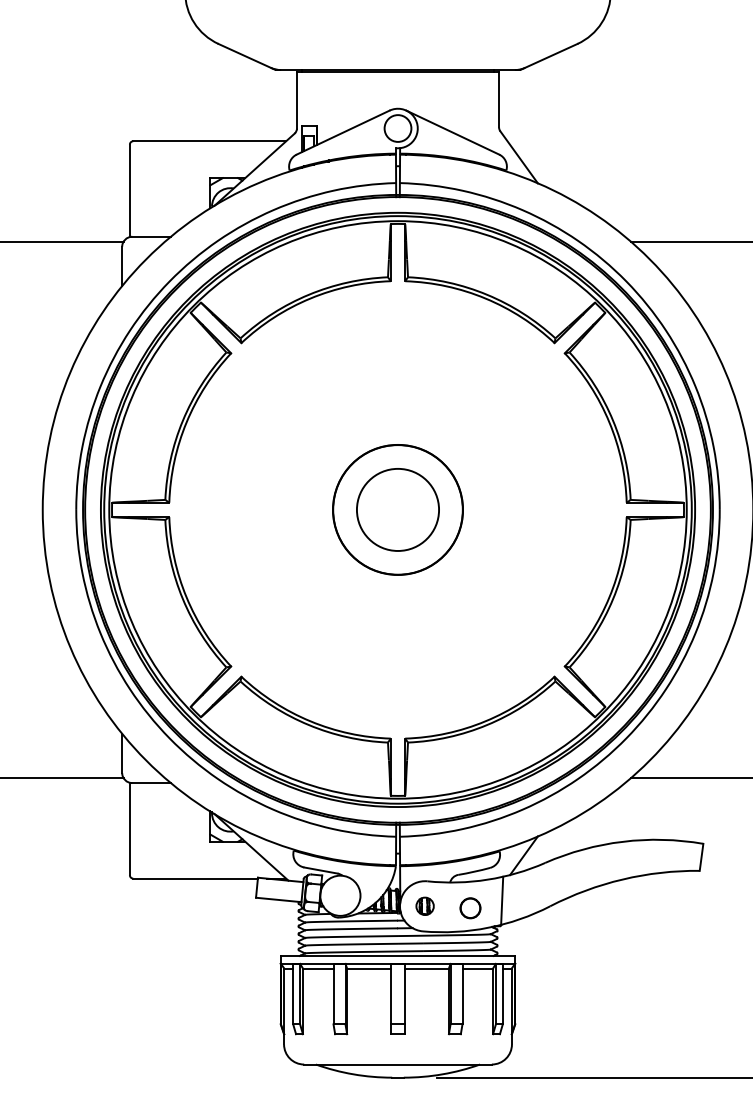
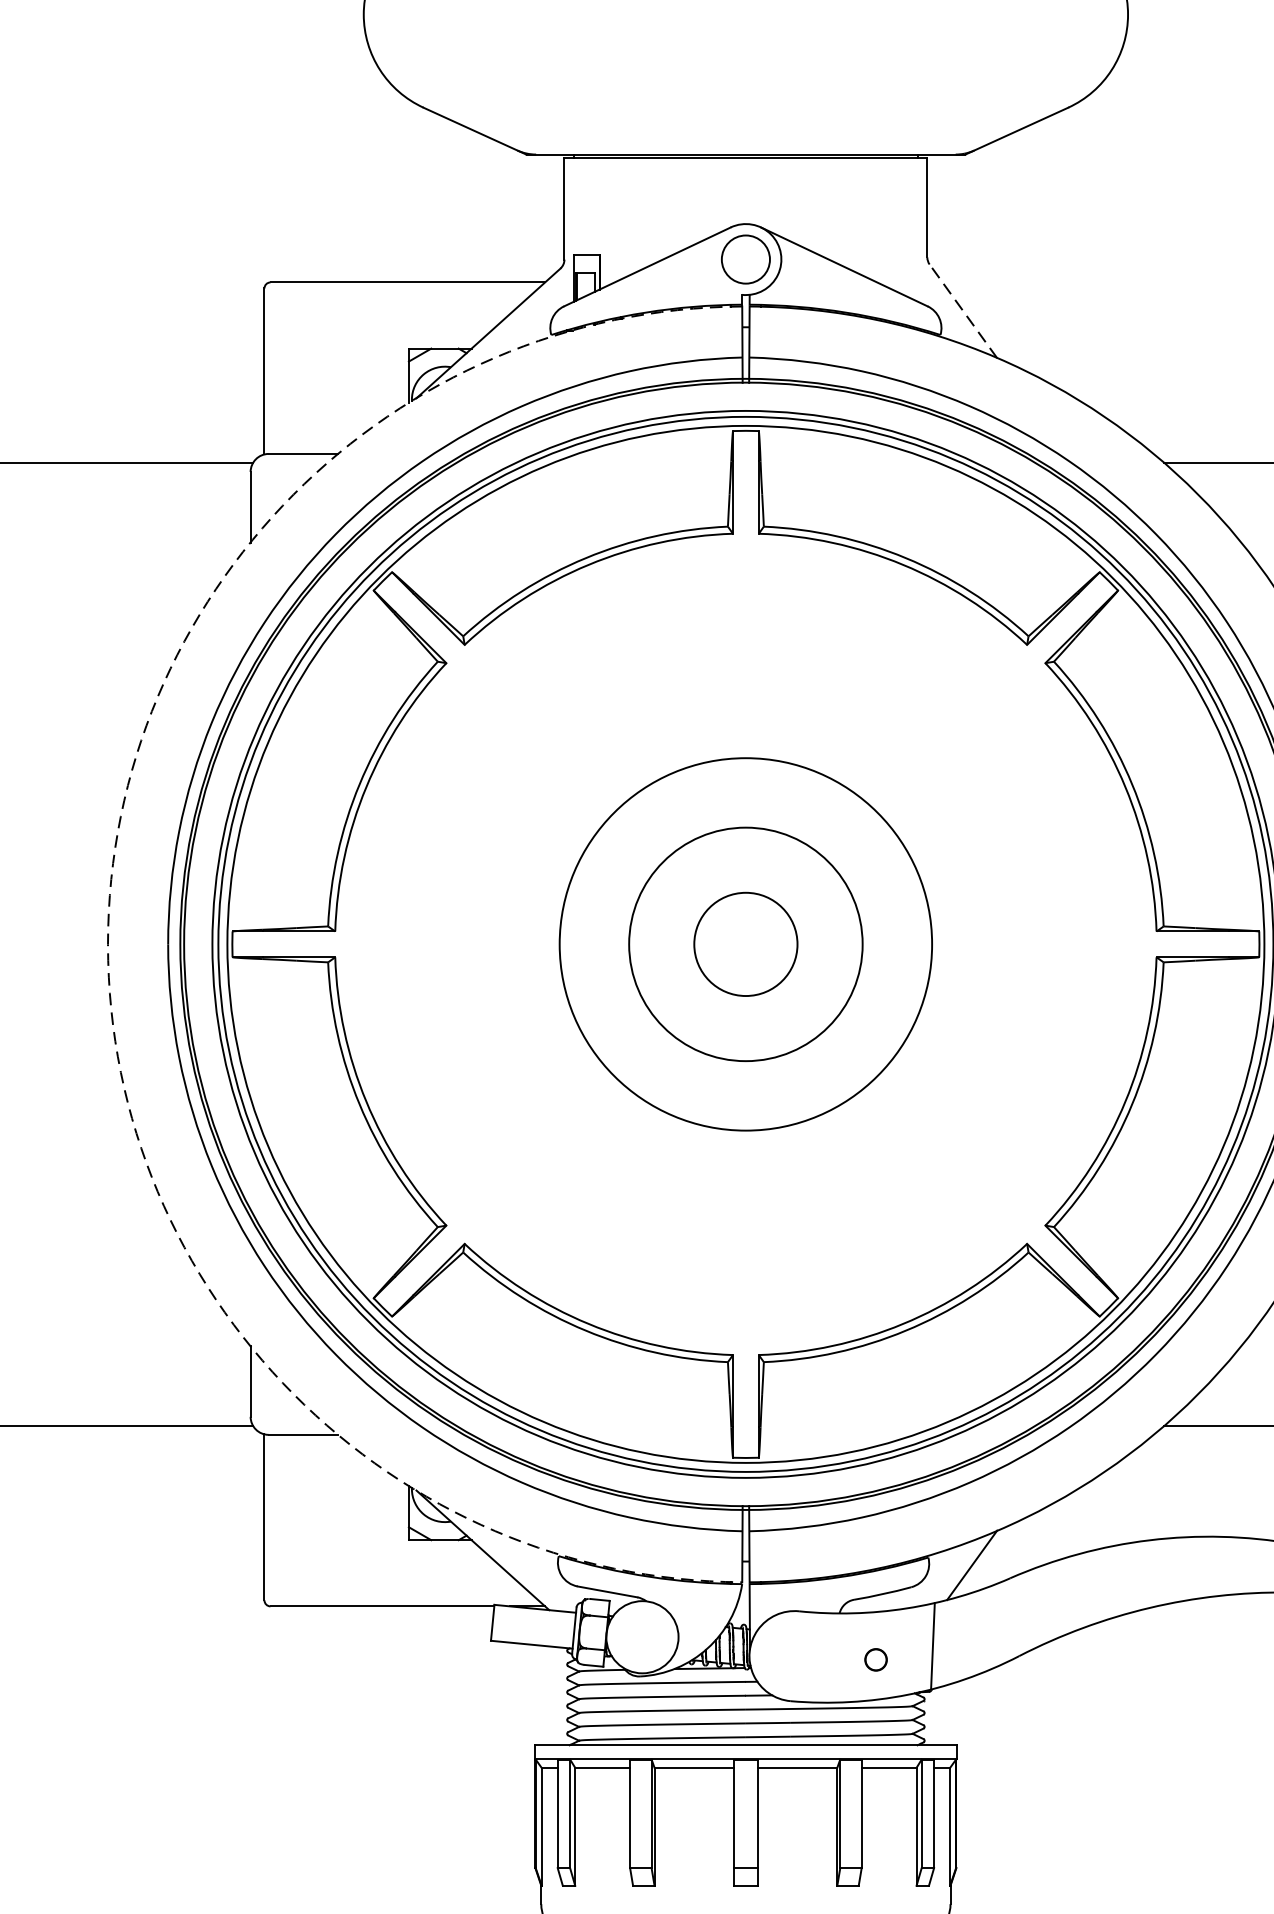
line: (518, 156) -> (962, 309), solid -> dashed
arc: (42, 509) -> (107, 943), solid -> dashed
circle: (397, 509) -> (744, 943), size x0.7
circle: (397, 509) -> (744, 943), size x1.6
part: (424, 905) -> (793, 1654), removed
circle: (470, 908) -> (876, 1660), size x0.6

